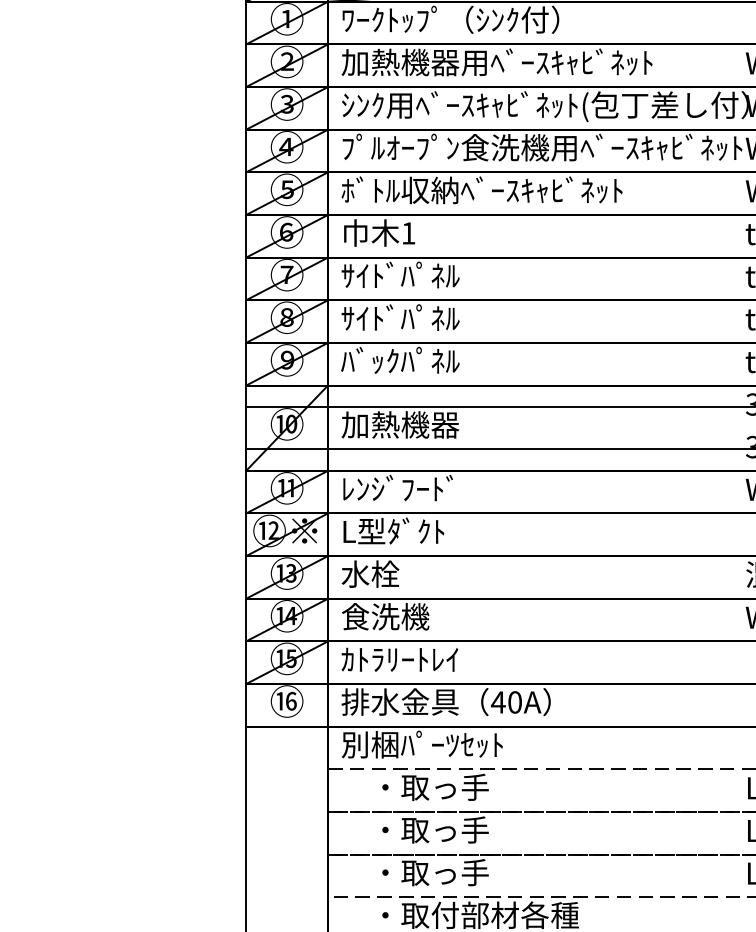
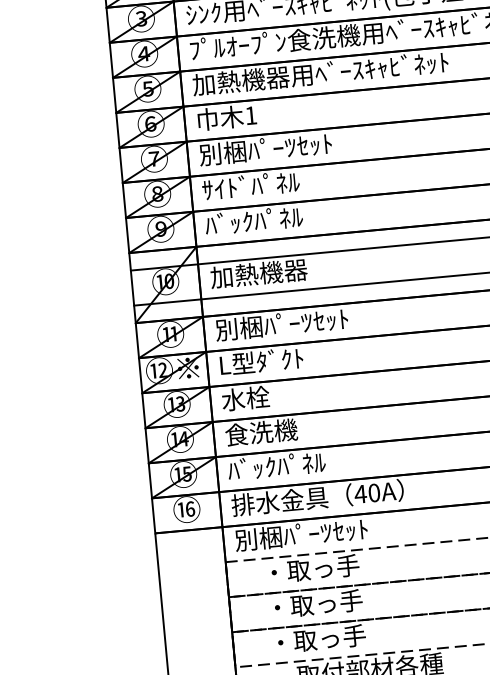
text: (496, 190) -> (320, 73), ﾎﾞﾄﾙ収納ﾍﾞｰｽｷｬﾋﾞﾈｯﾄ -> 加熱機器用ﾍﾞｰｽｷｬﾋﾞﾈｯﾄ
text: (421, 275) -> (264, 149), ｻｲﾄﾞﾊﾟﾈﾙ -> 別梱ﾊﾟｰﾂｾｯﾄ
text: (421, 488) -> (281, 324), ﾚﾝｼﾞﾌｰﾄﾞ -> 別梱ﾊﾟｰﾂｾｯﾄ
text: (400, 658) -> (276, 465), ｶﾄﾗﾘｰﾄﾚｲ -> ﾊﾞｯｸﾊﾟﾈﾙ

